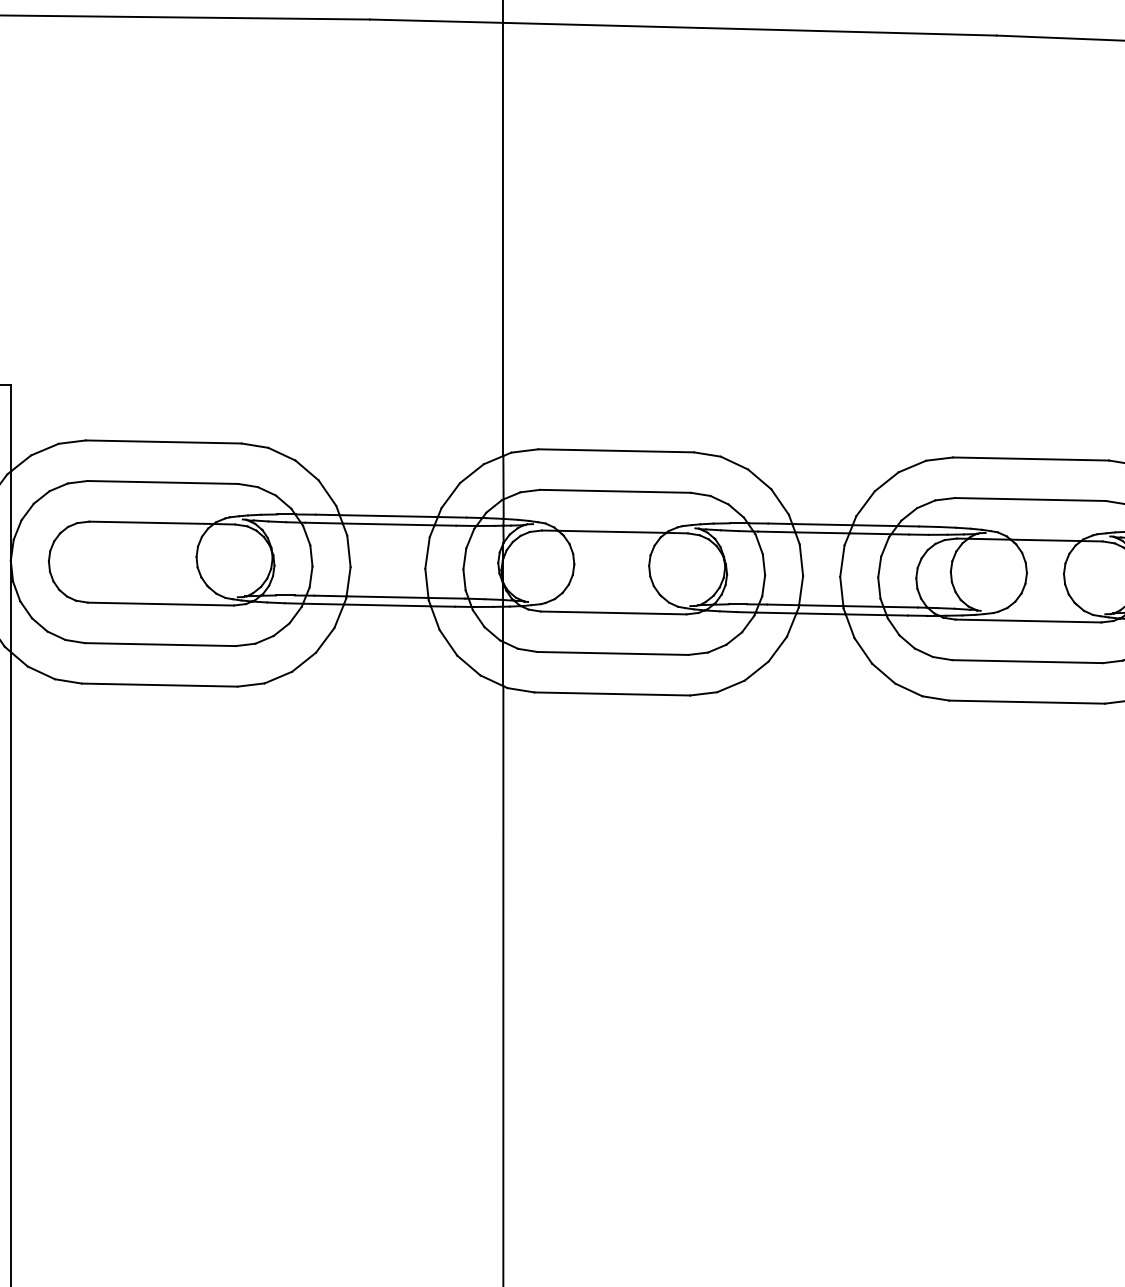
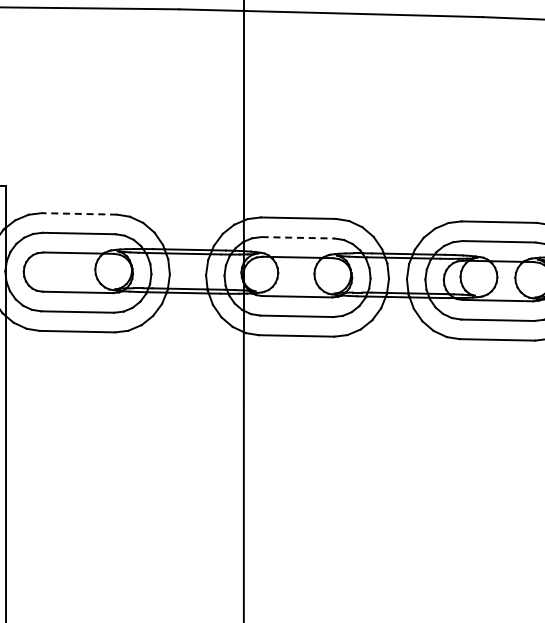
line: (163, 441) -> (79, 213), solid -> dashed
line: (616, 490) -> (298, 237), solid -> dashed

